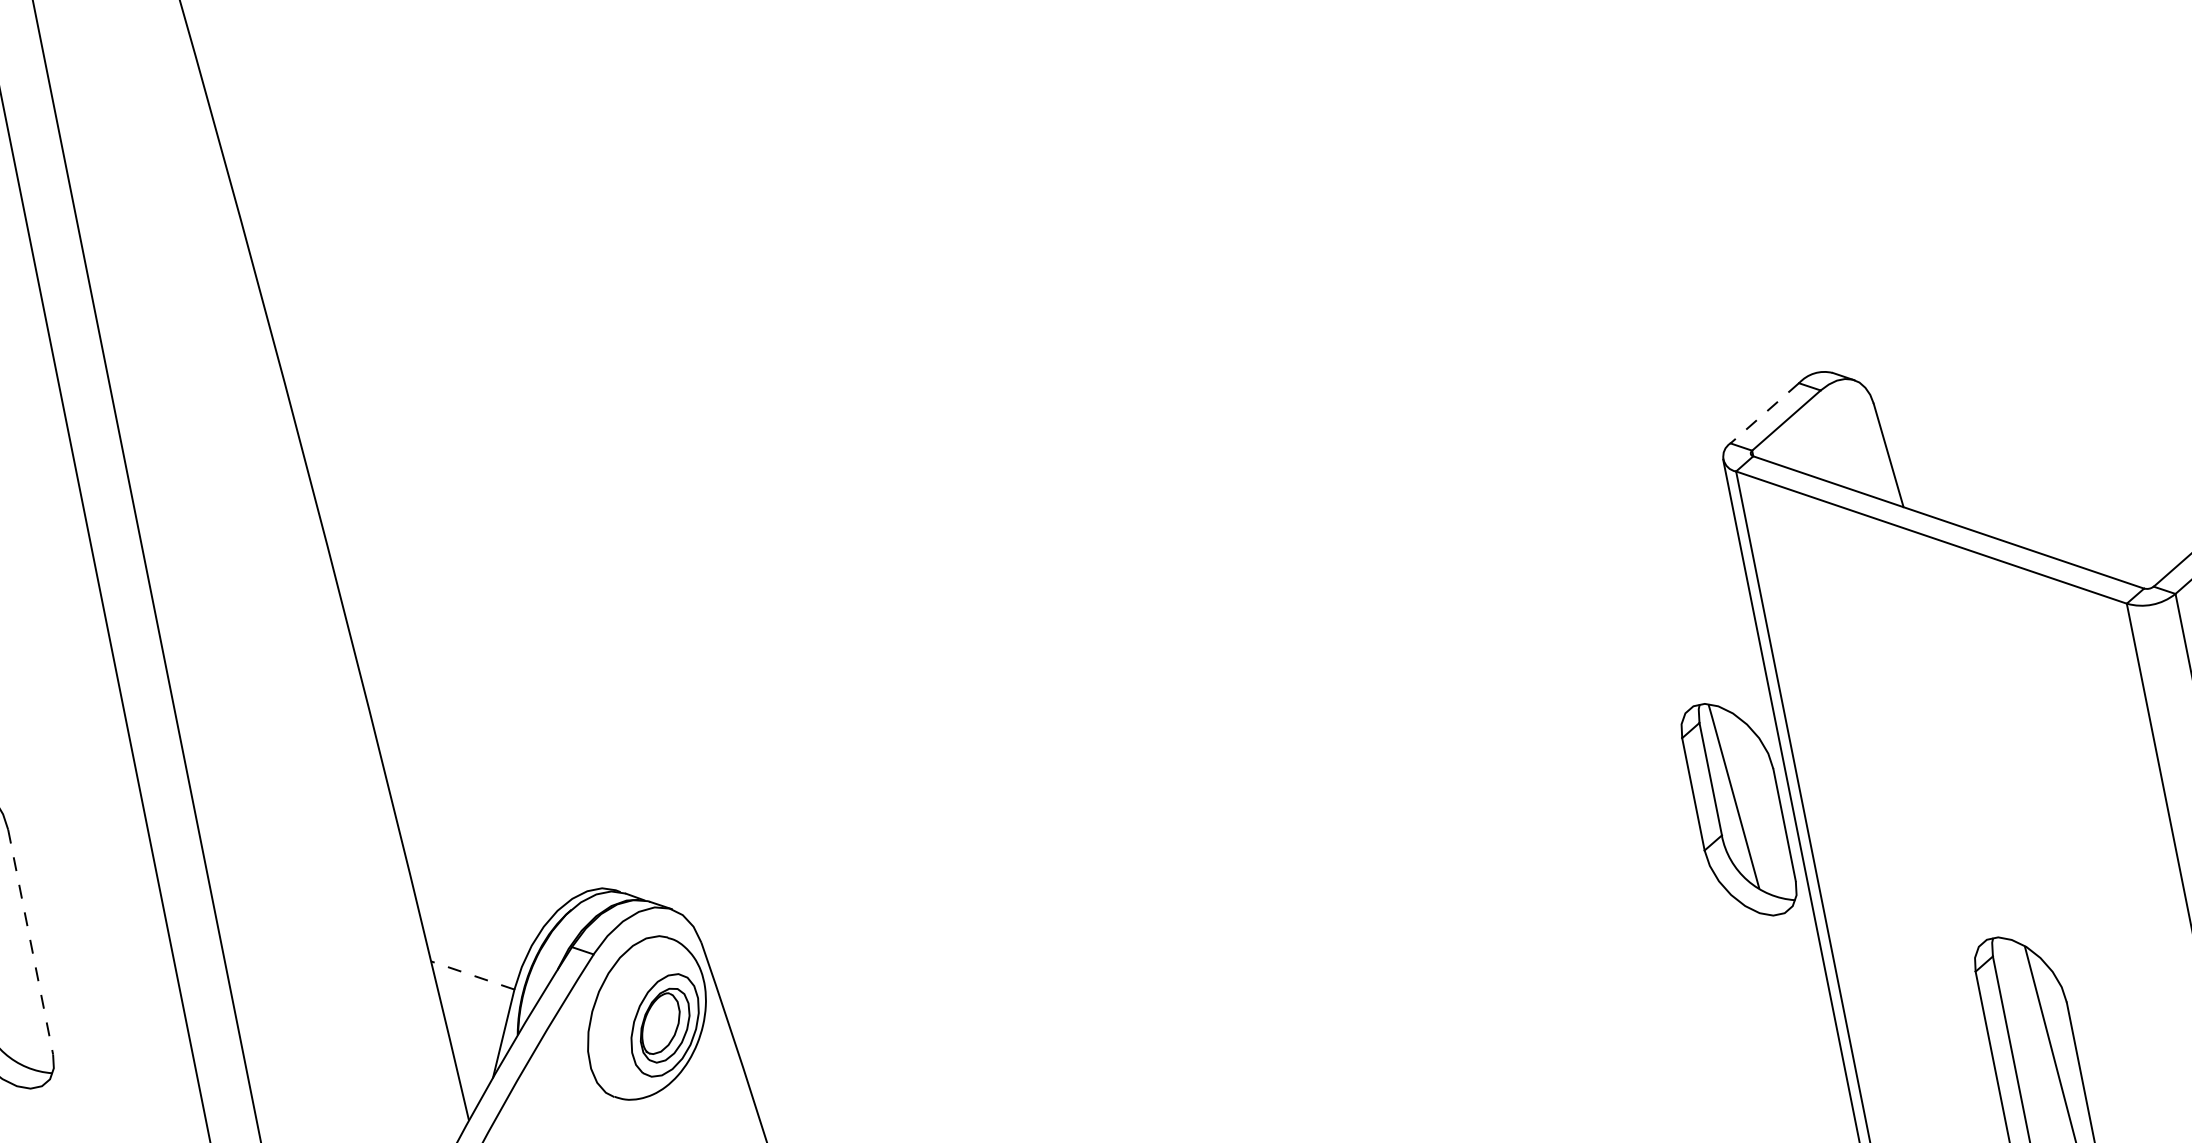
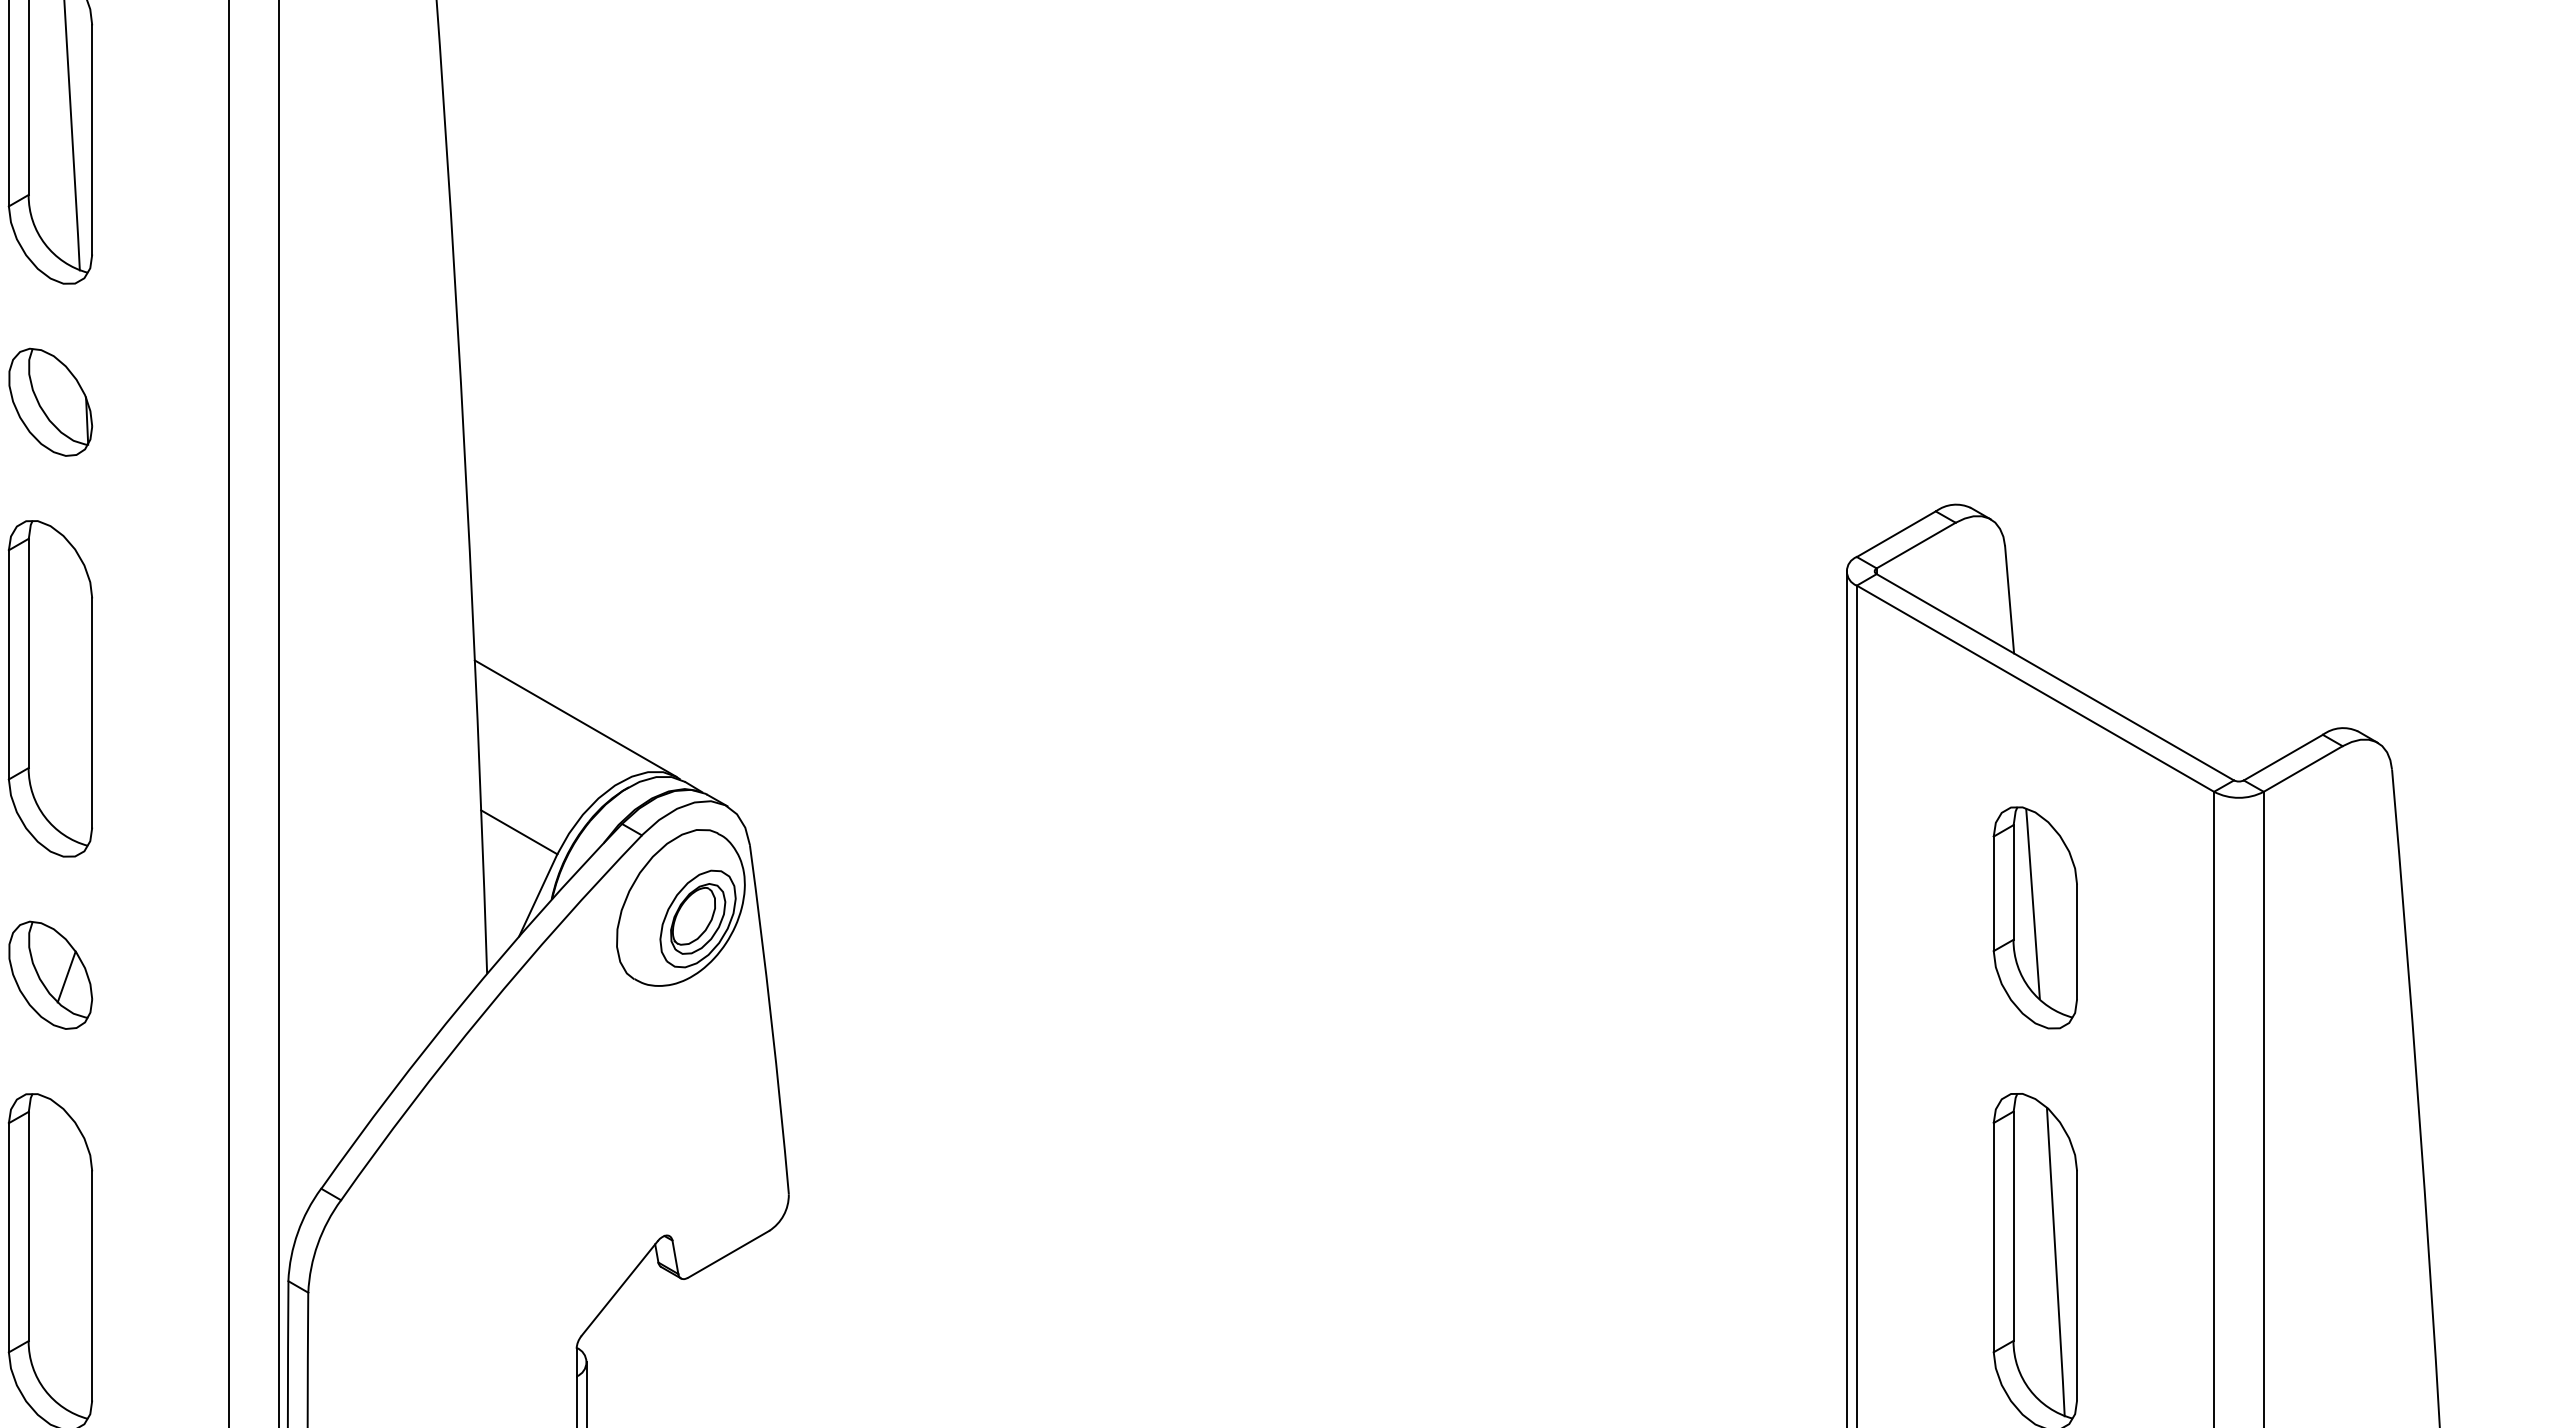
line: (1764, 413) -> (1896, 534), dashed -> solid
part: (1738, 809) -> (2034, 917), moved
line: (505, 852) -> (575, 718), added
line: (31, 942) -> (92, 713), dashed -> solid
line: (473, 975) -> (519, 832), dashed -> solid

